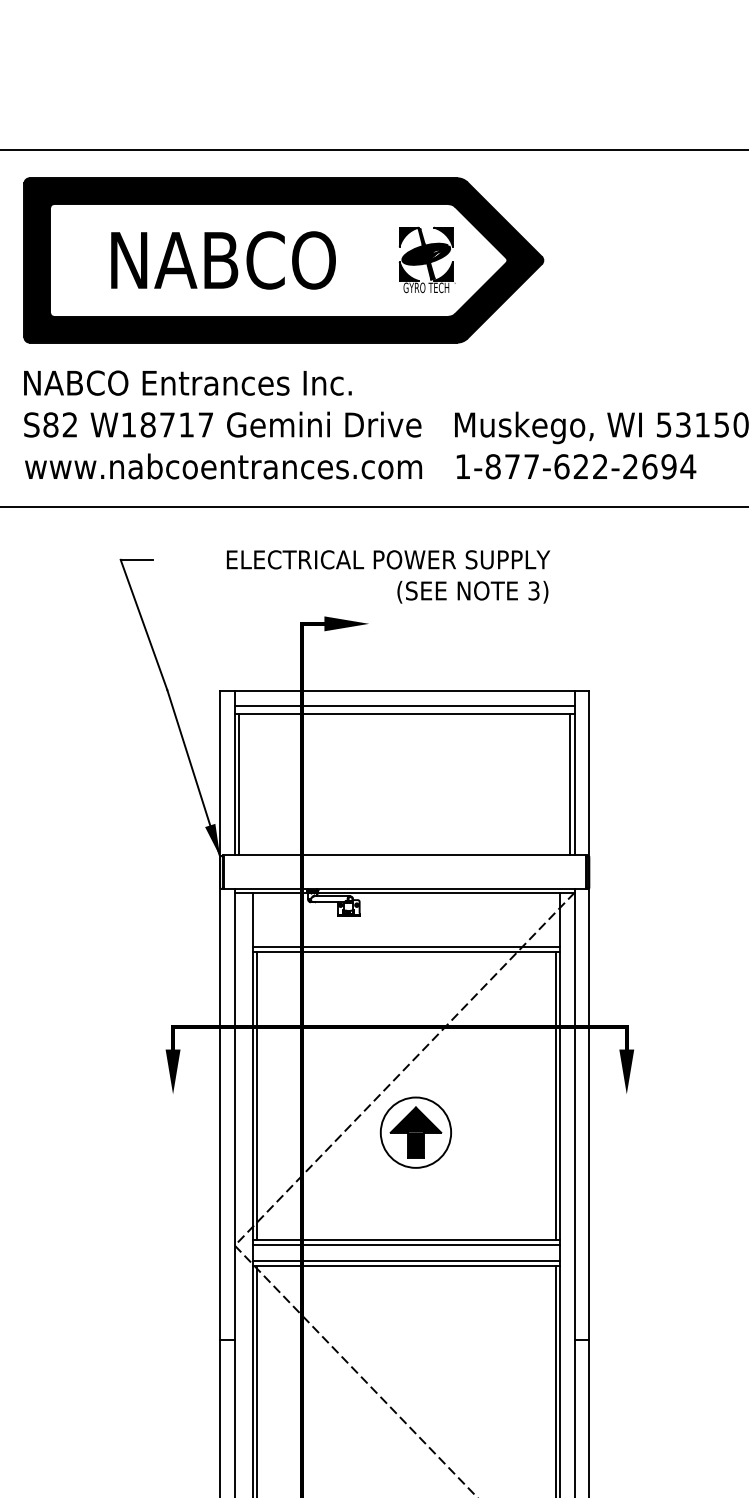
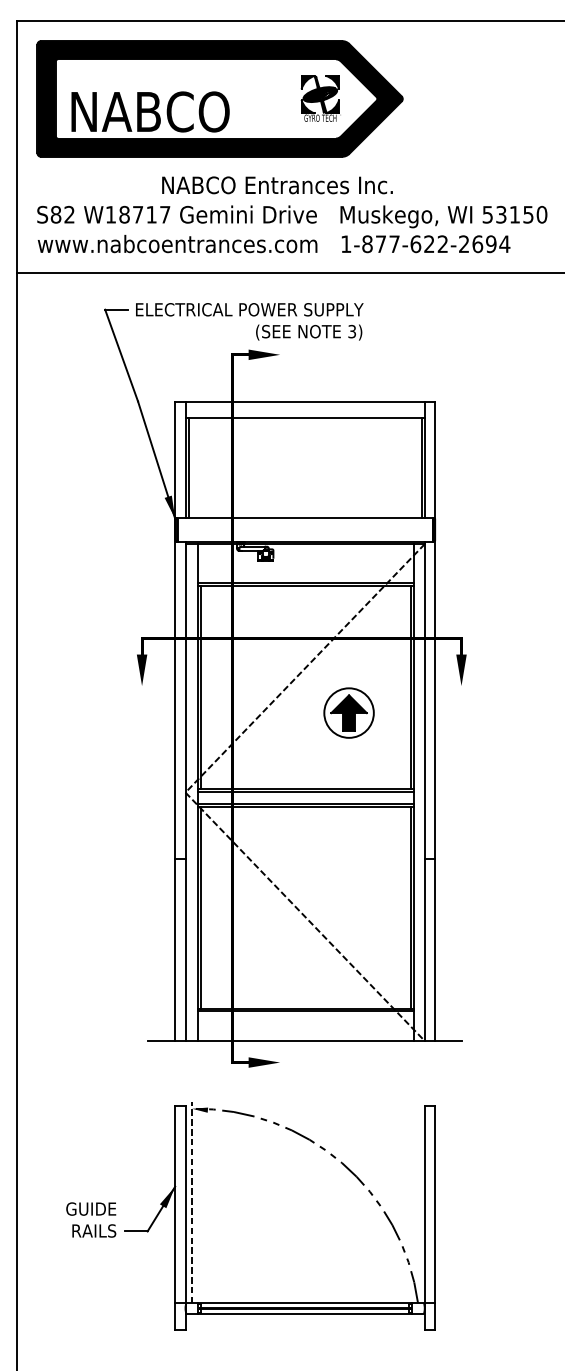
text: (223, 259) -> (150, 111), moved
text: (187, 383) -> (277, 185), moved
text: (388, 576) -> (249, 321), moved
line: (403, 705) -> (304, 412), removed
part: (415, 1131) -> (348, 712), moved

